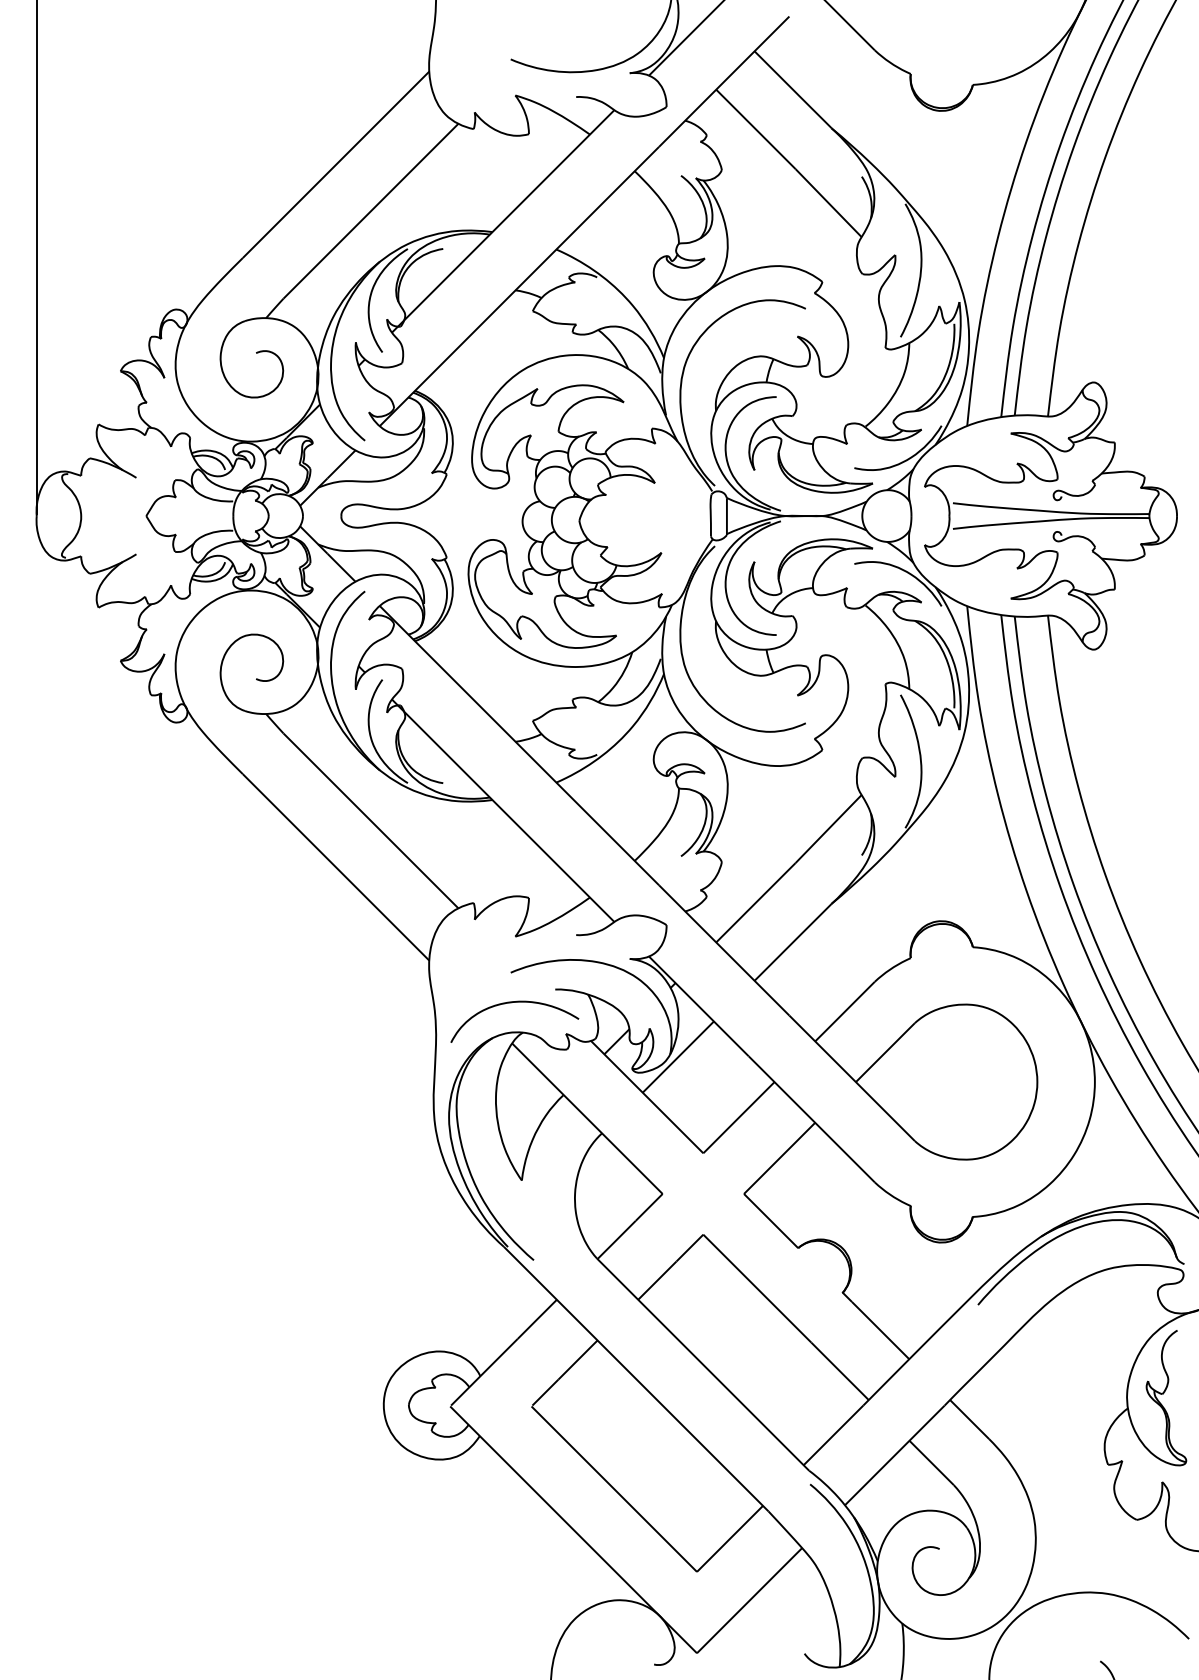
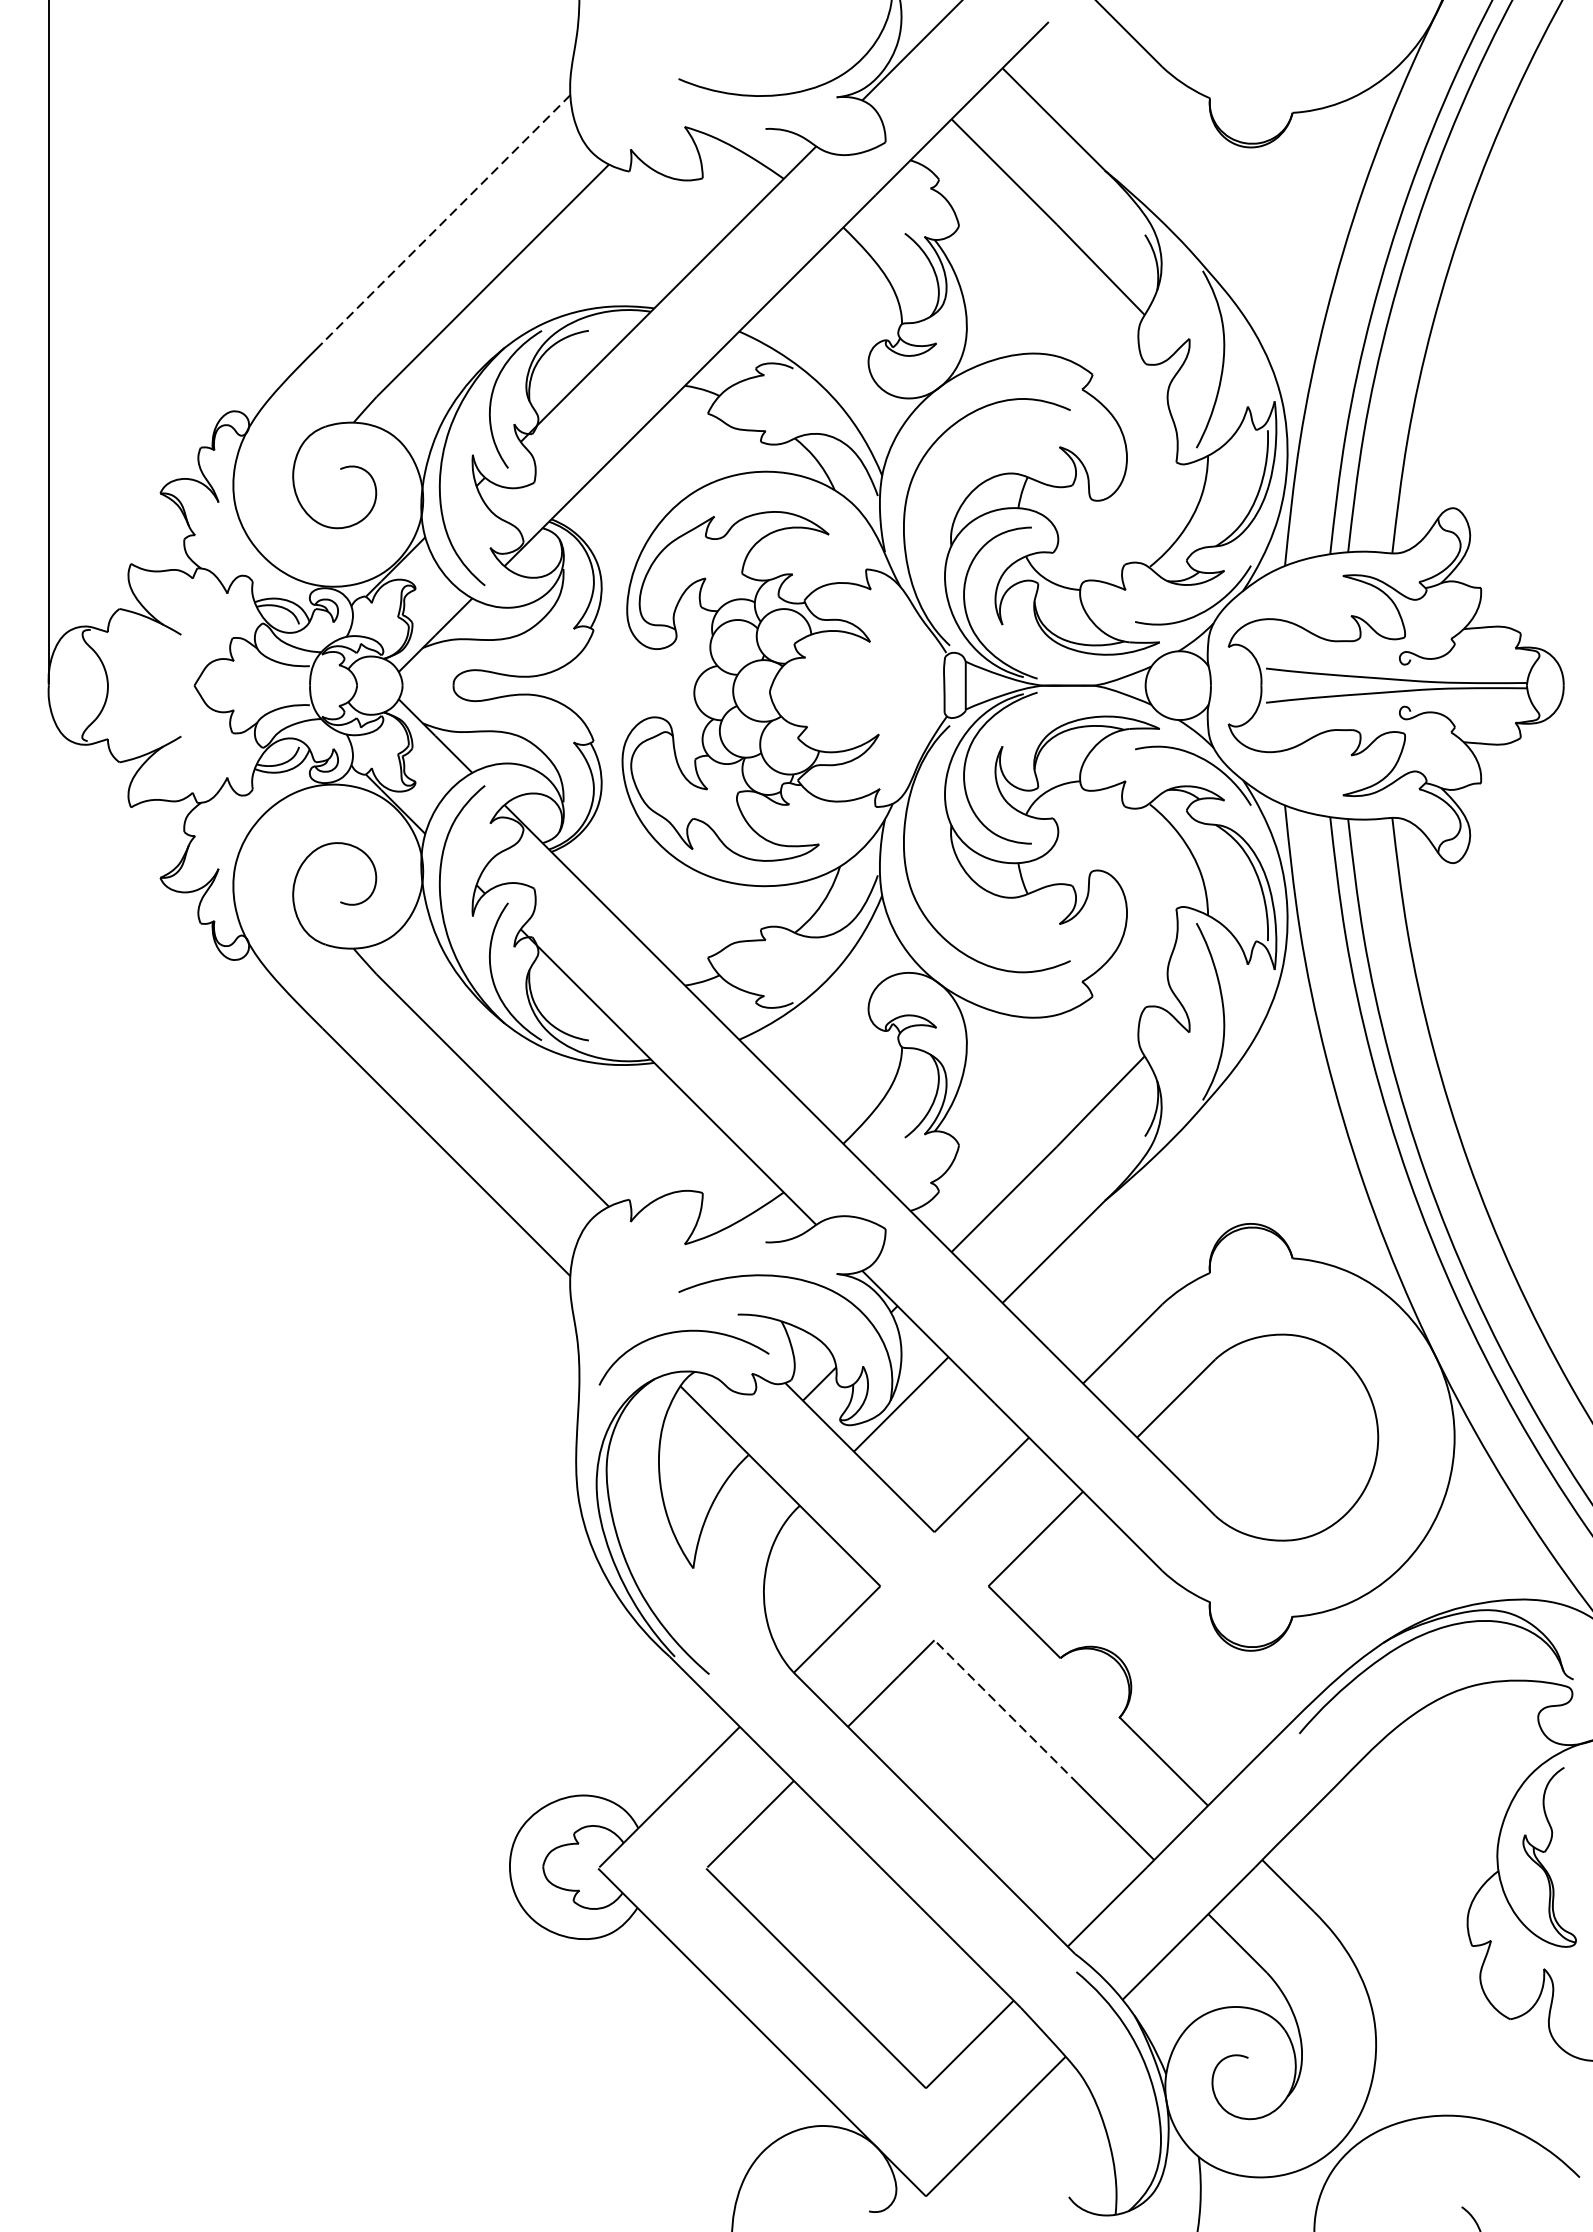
line: (336, 164) -> (447, 218), solid -> dashed
line: (756, 1288) -> (1005, 1711), solid -> dashed

